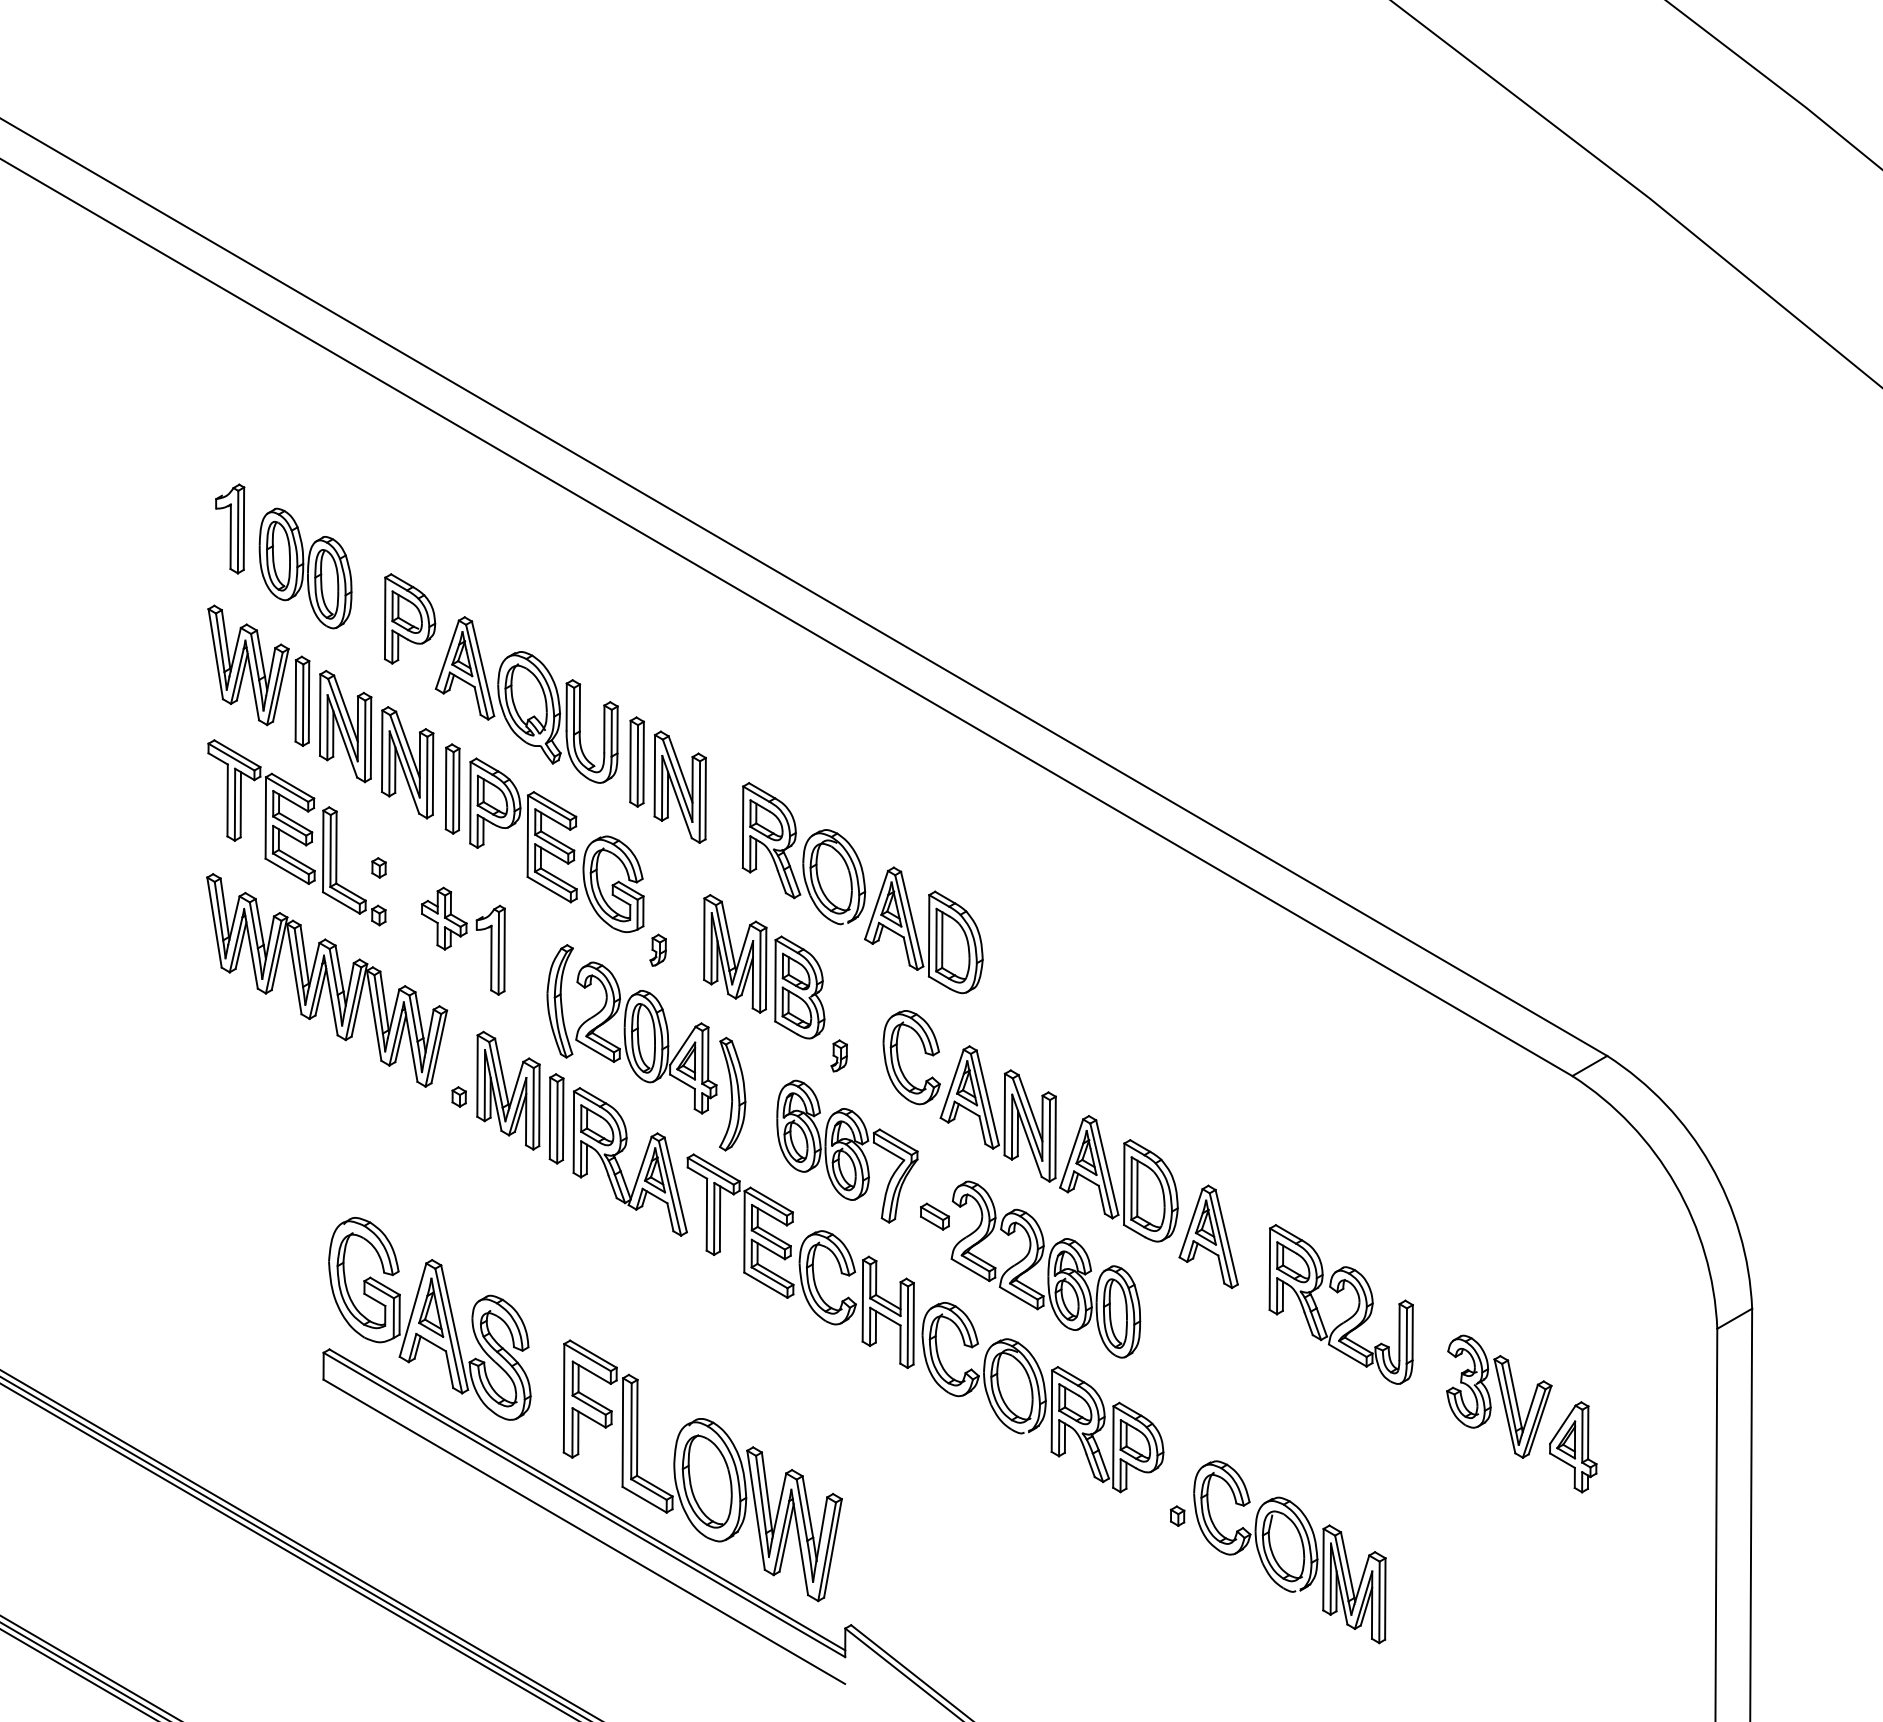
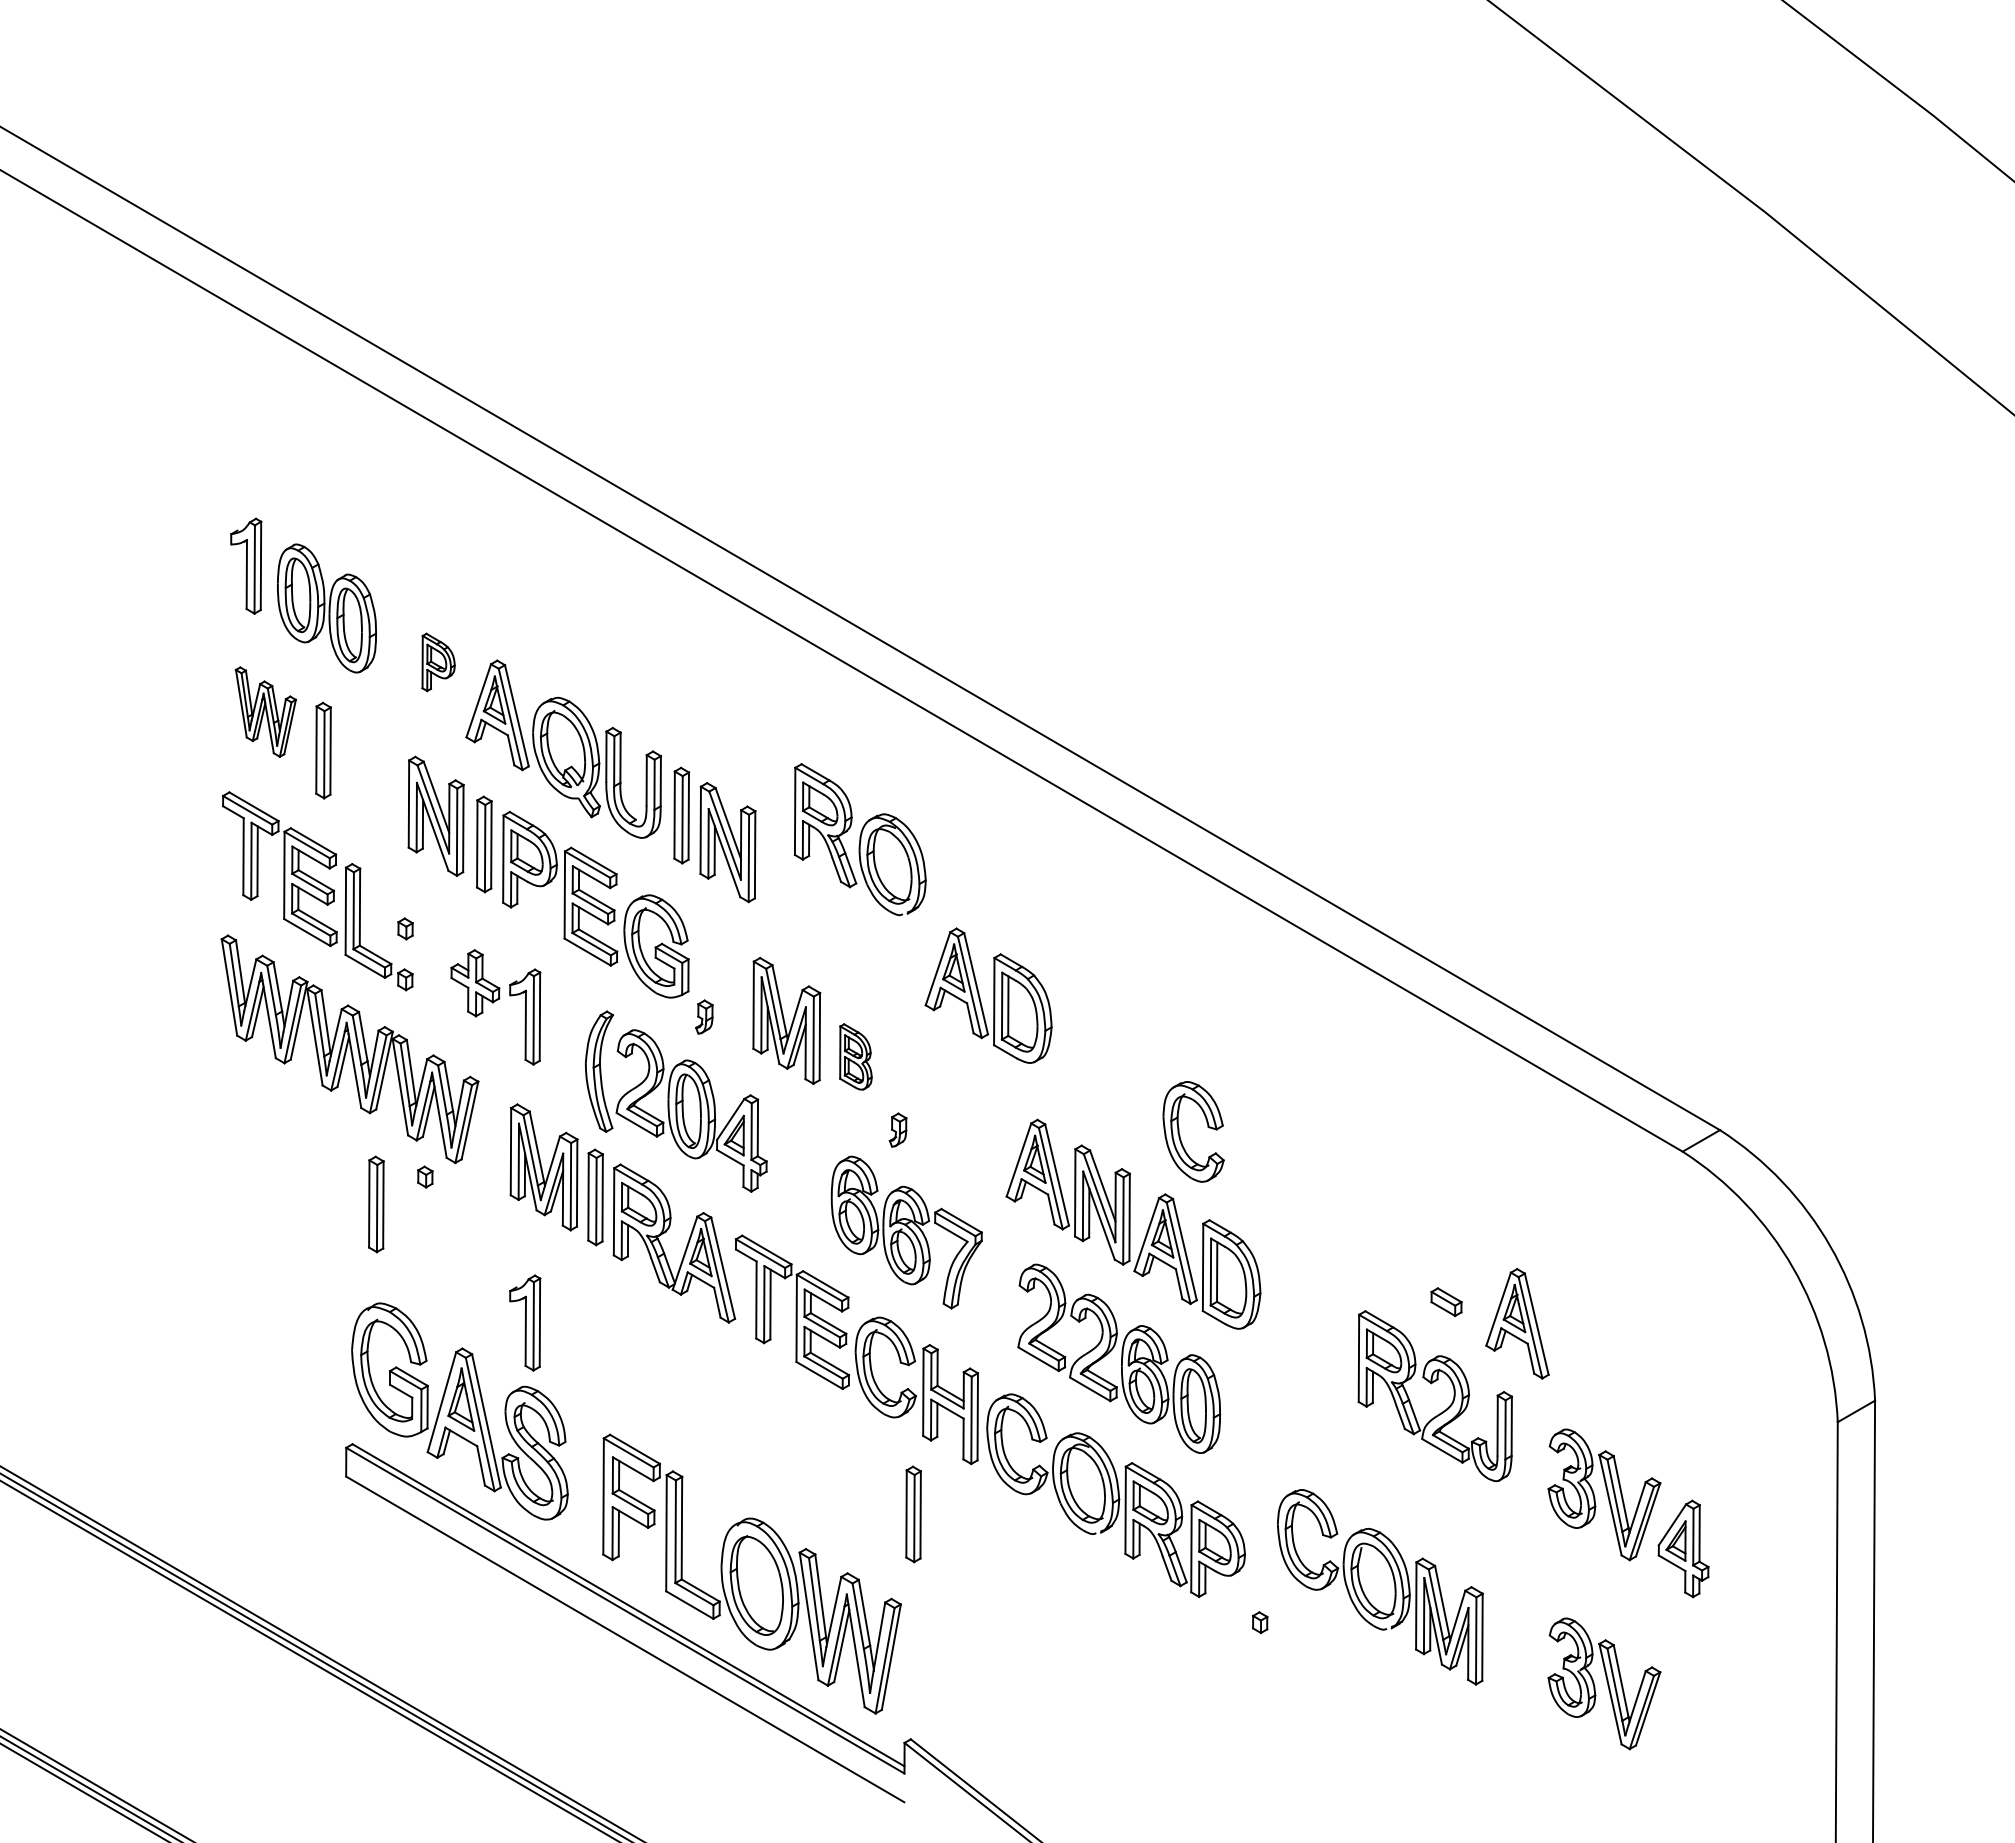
part: (409, 618) -> (438, 662), size x0.6
part: (248, 664) -> (265, 711), size x0.7
part: (345, 726) -> (369, 777), removed
part: (804, 853) -> (860, 839), moved
part: (799, 987) -> (855, 1056), size x0.6
part: (899, 1060) -> (1180, 1135), moved
part: (732, 1093) -> (783, 1170), removed
part: (459, 1096) -> (425, 1176), moved
part: (351, 1125) -> (376, 1204), added
part: (934, 1216) -> (1446, 1301), moved
part: (491, 1235) -> (525, 1322), added
part: (1208, 1236) -> (1517, 1323), moved
part: (853, 1415) -> (913, 1514), added
part: (1290, 1552) -> (1380, 1587), moved
part: (1499, 1573) -> (1604, 1683), added

